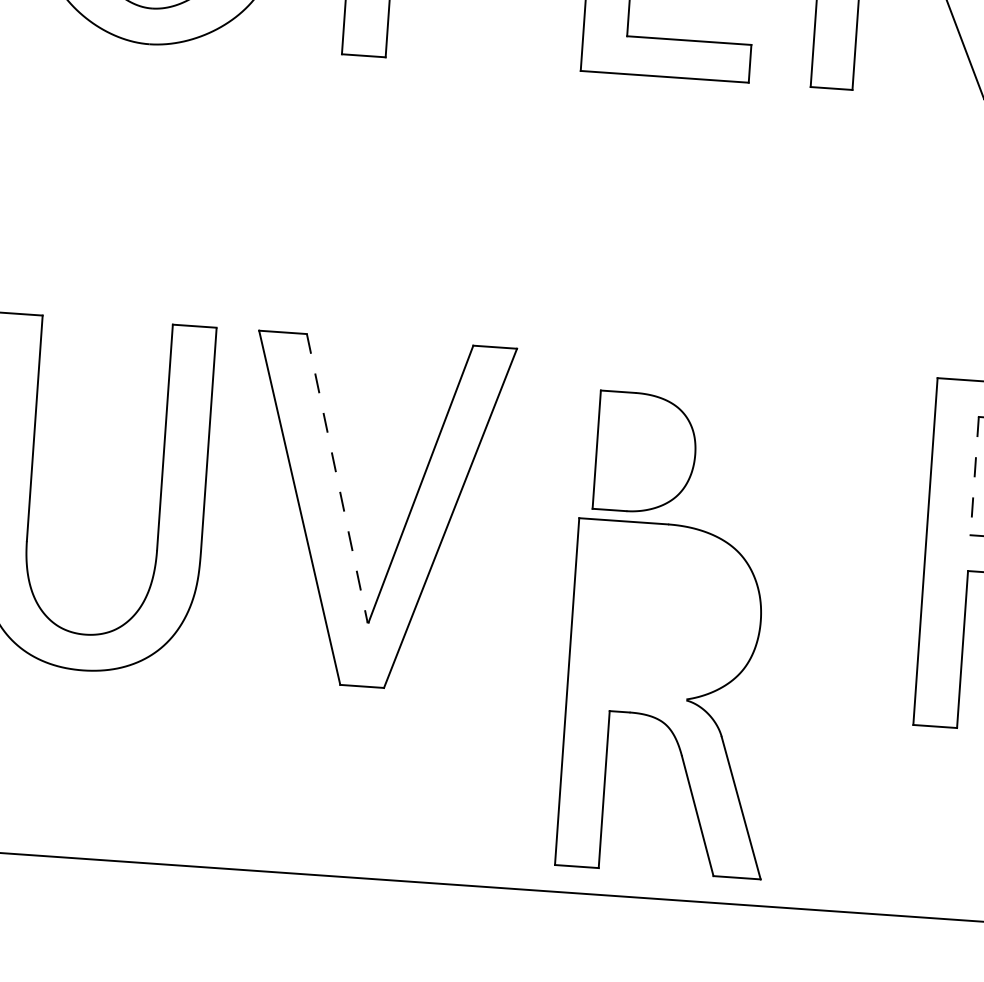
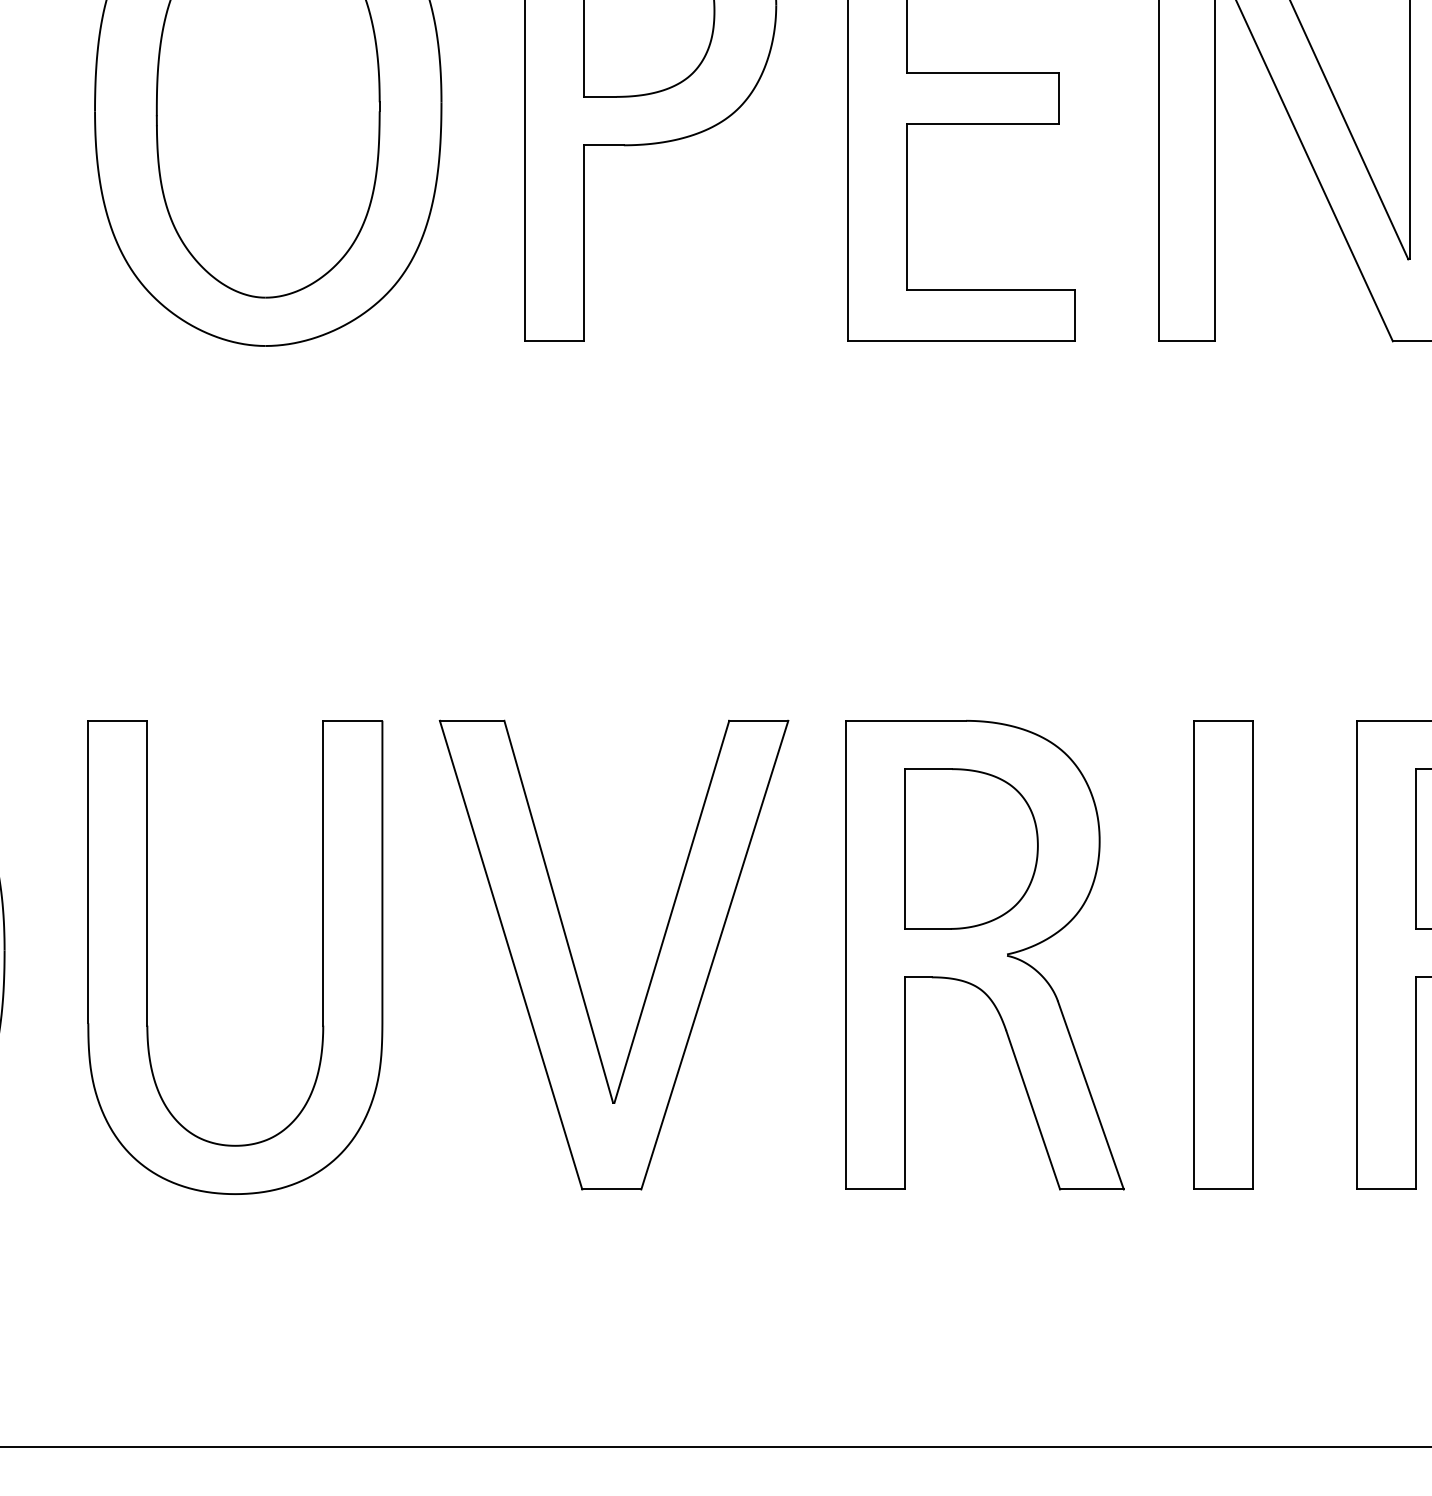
line: (974, 476) -> (1415, 849), dashed -> solid
line: (337, 477) -> (558, 911), dashed -> solid
part: (827, 544) -> (1223, 954), added
part: (669, 698) -> (984, 954), moved

